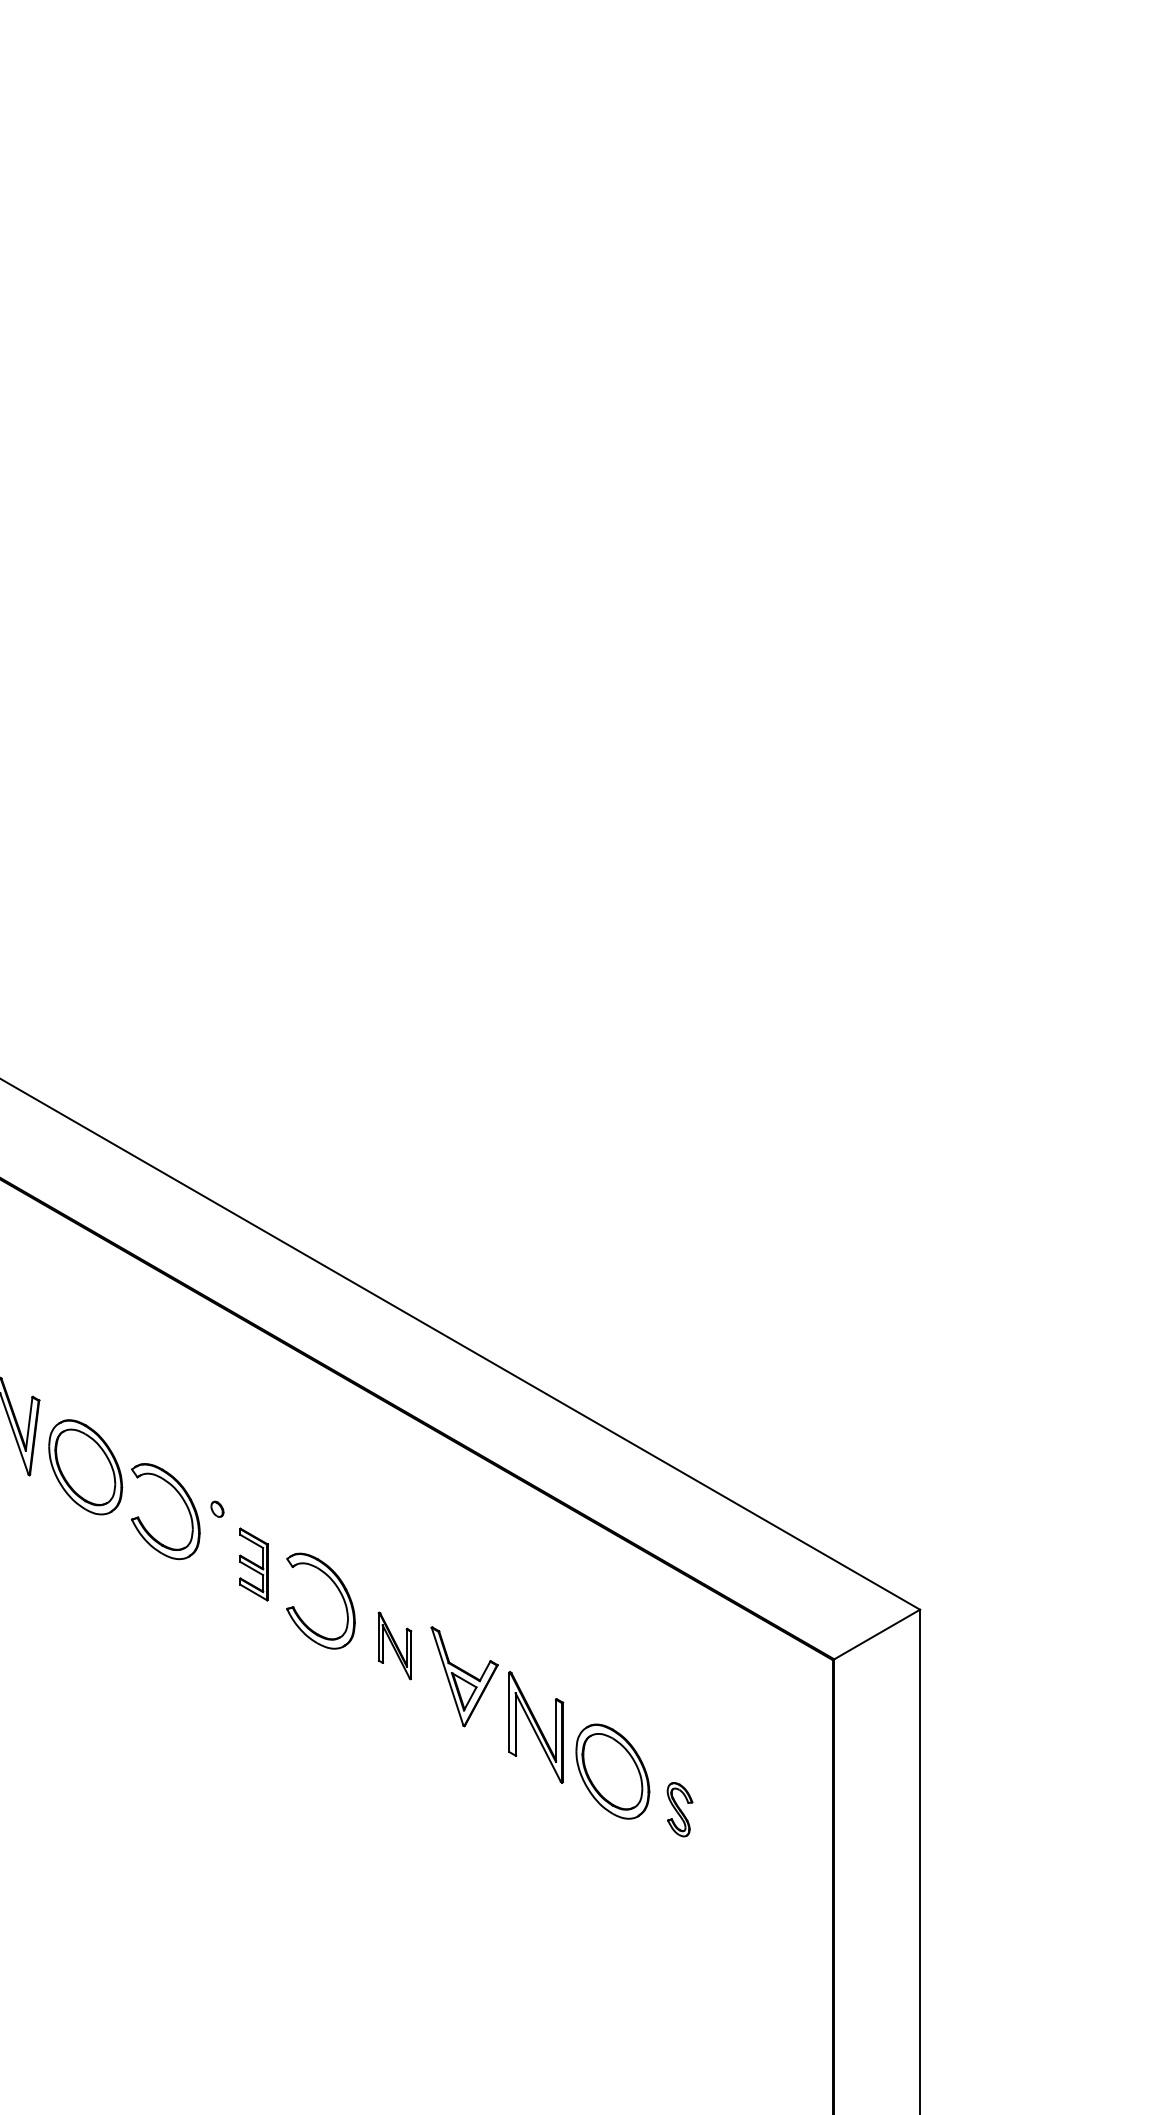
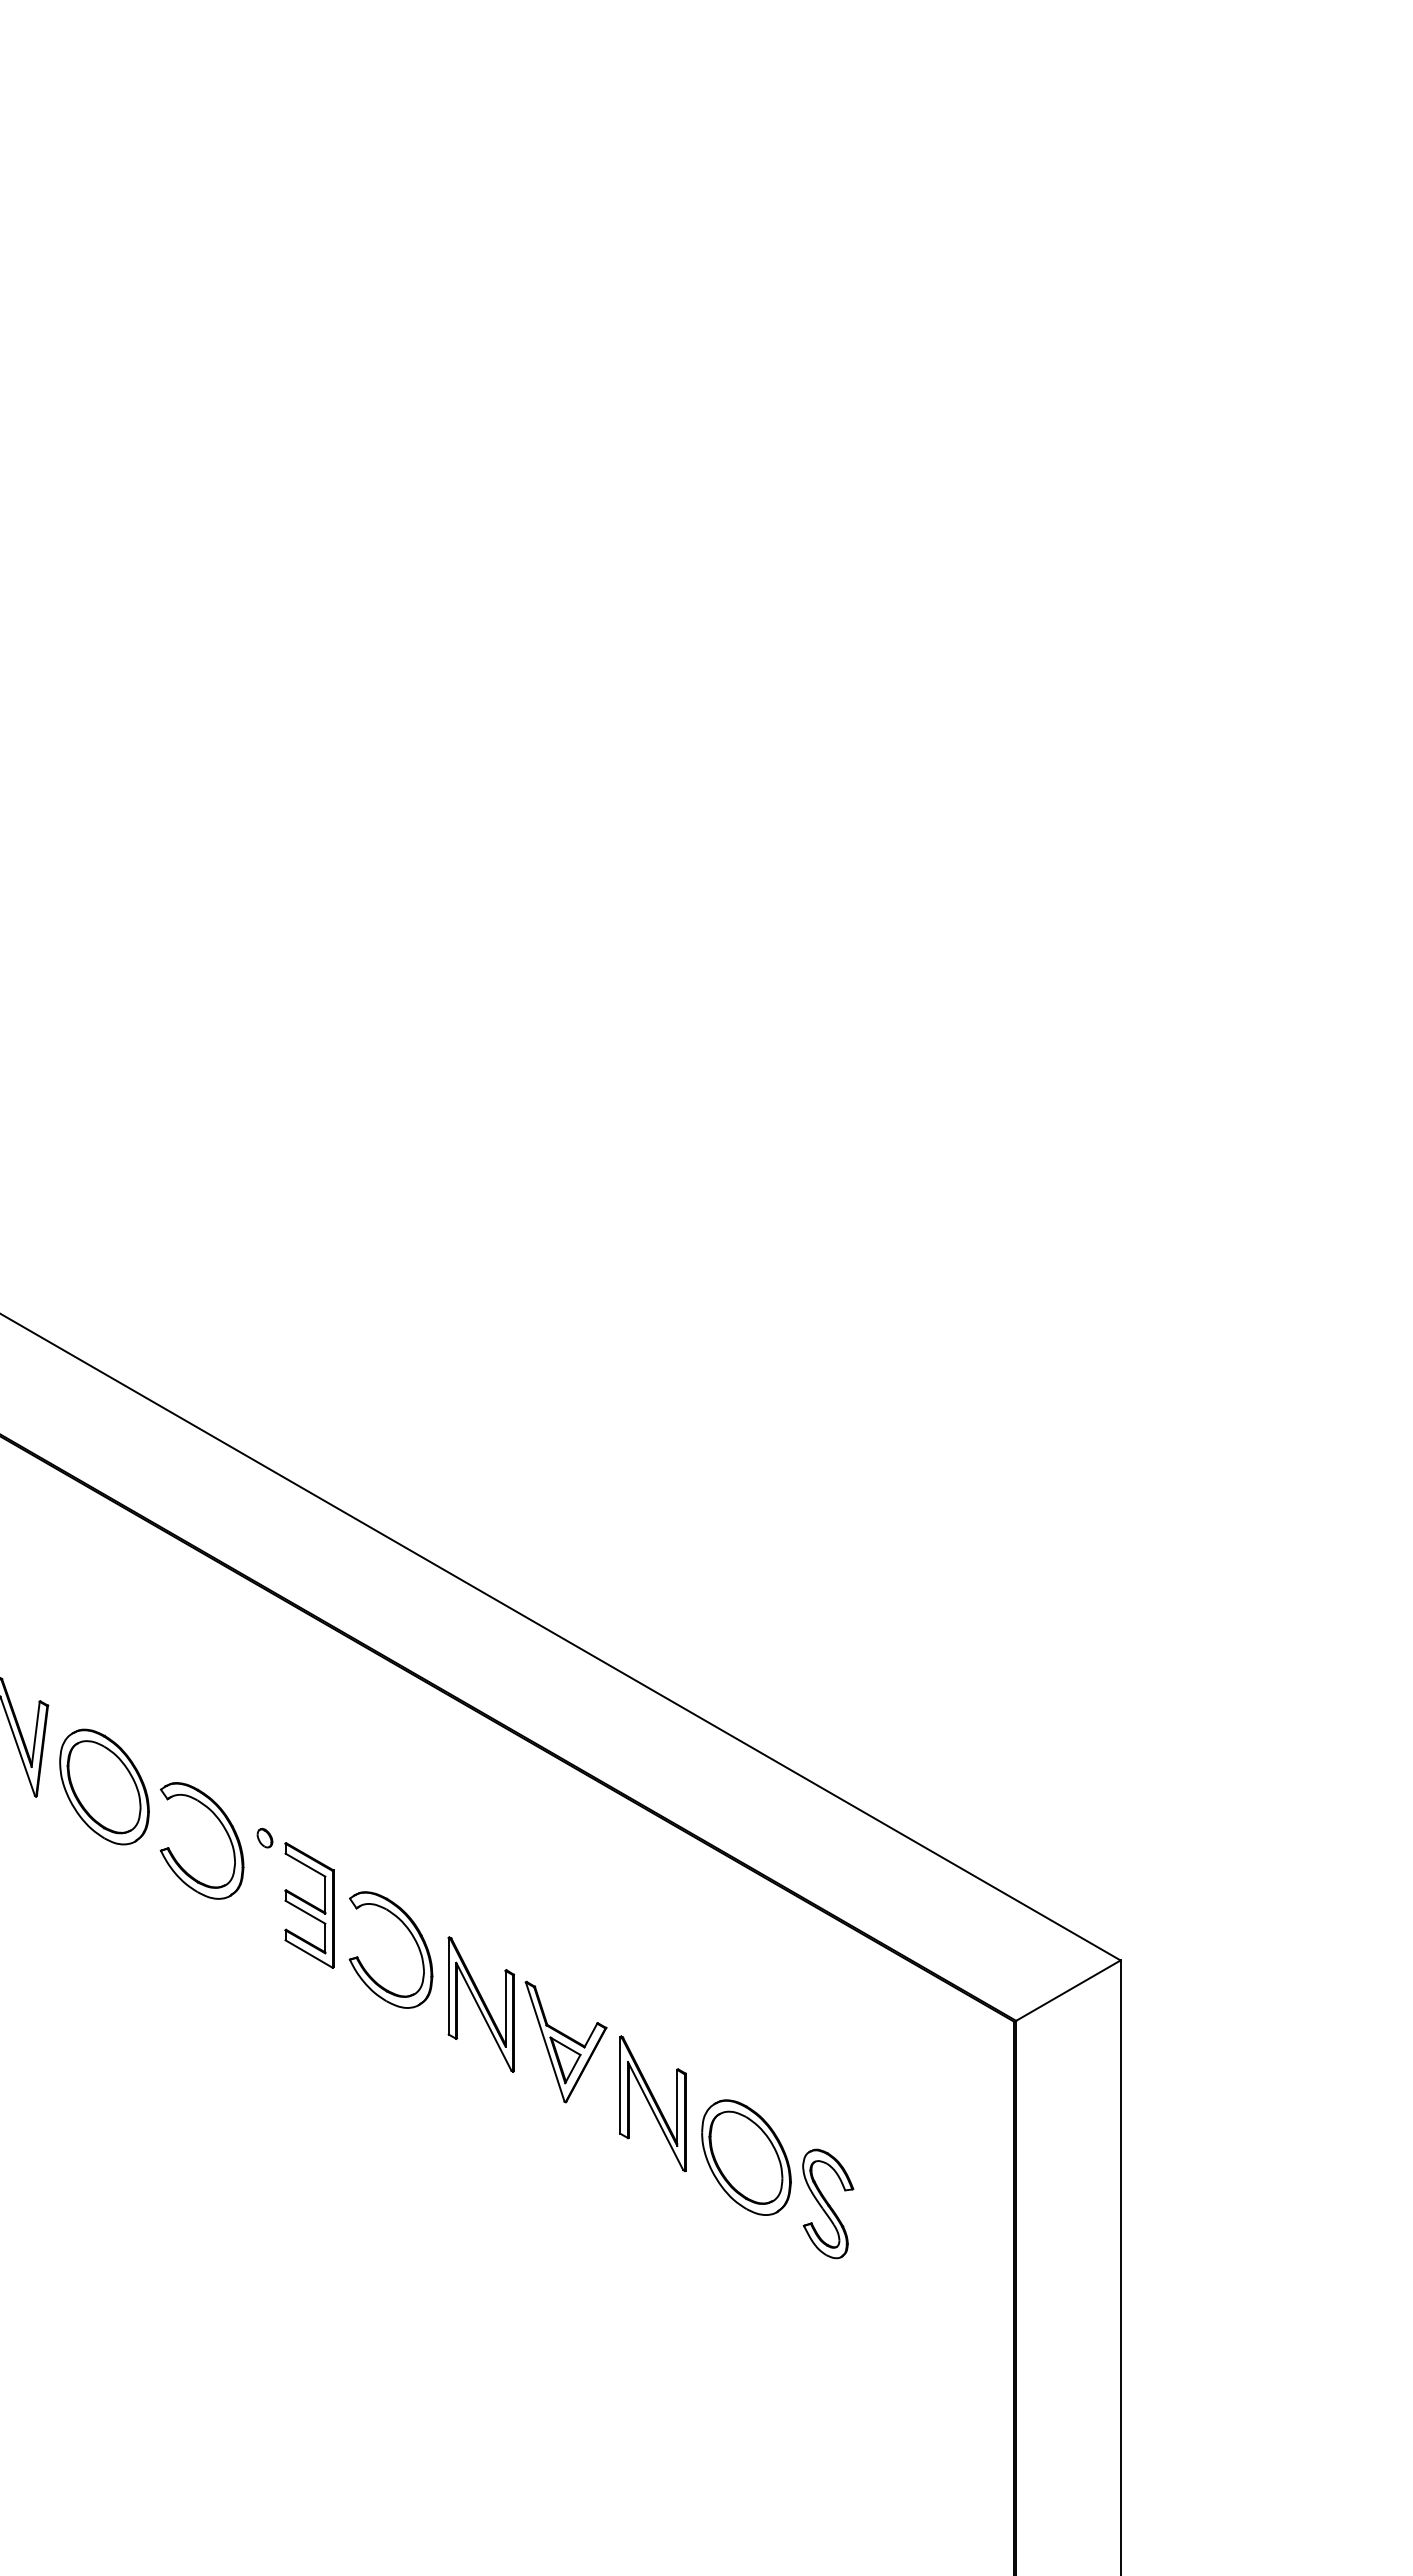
part: (253, 1564) -> (309, 1905), size x1.43
part: (394, 1645) -> (480, 2004), size x1.67
part: (680, 1809) -> (828, 2203), size x1.67

